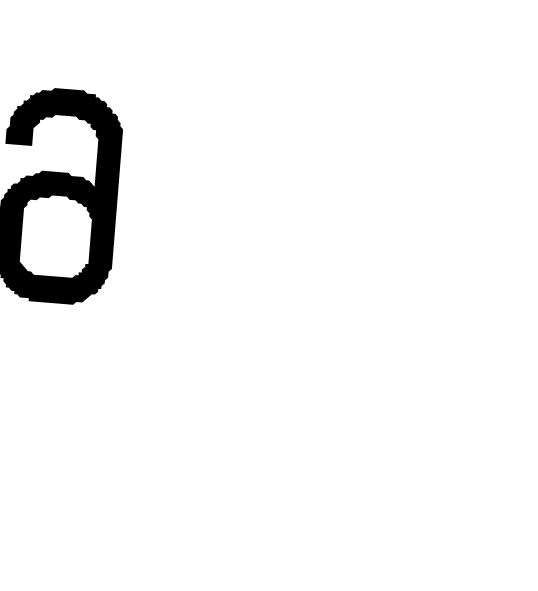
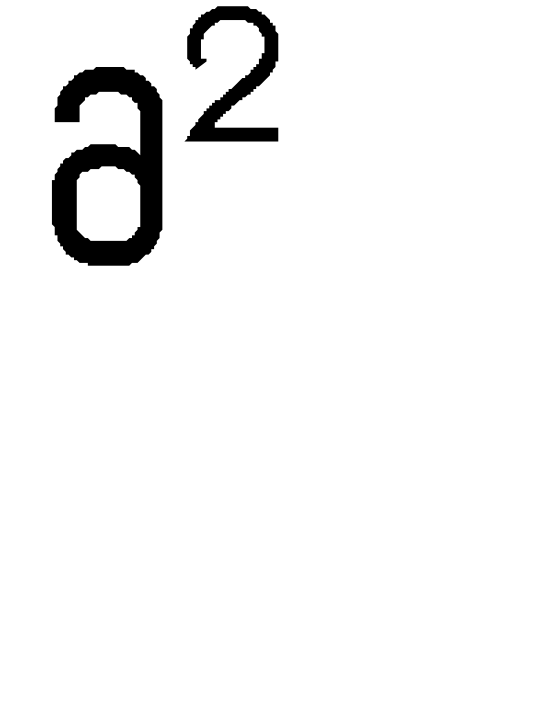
fill: (199, 106) -> (231, 73), added

